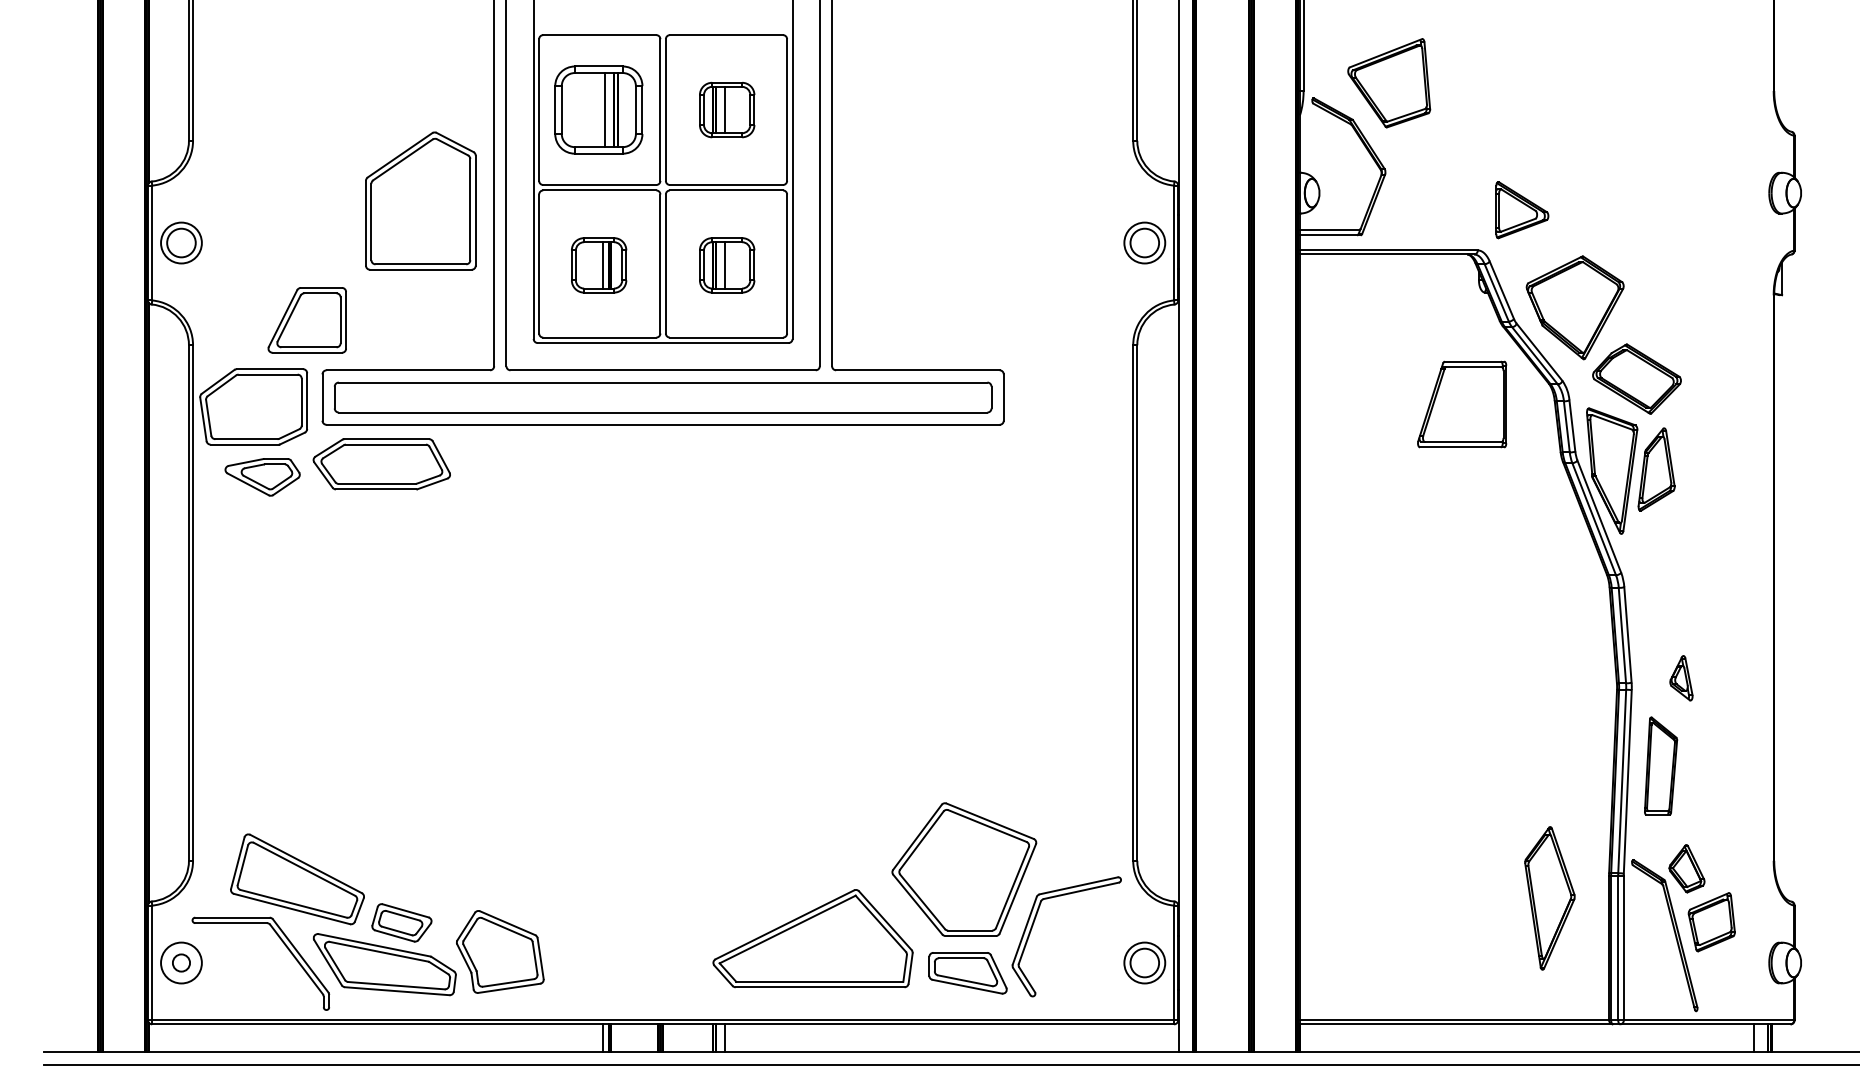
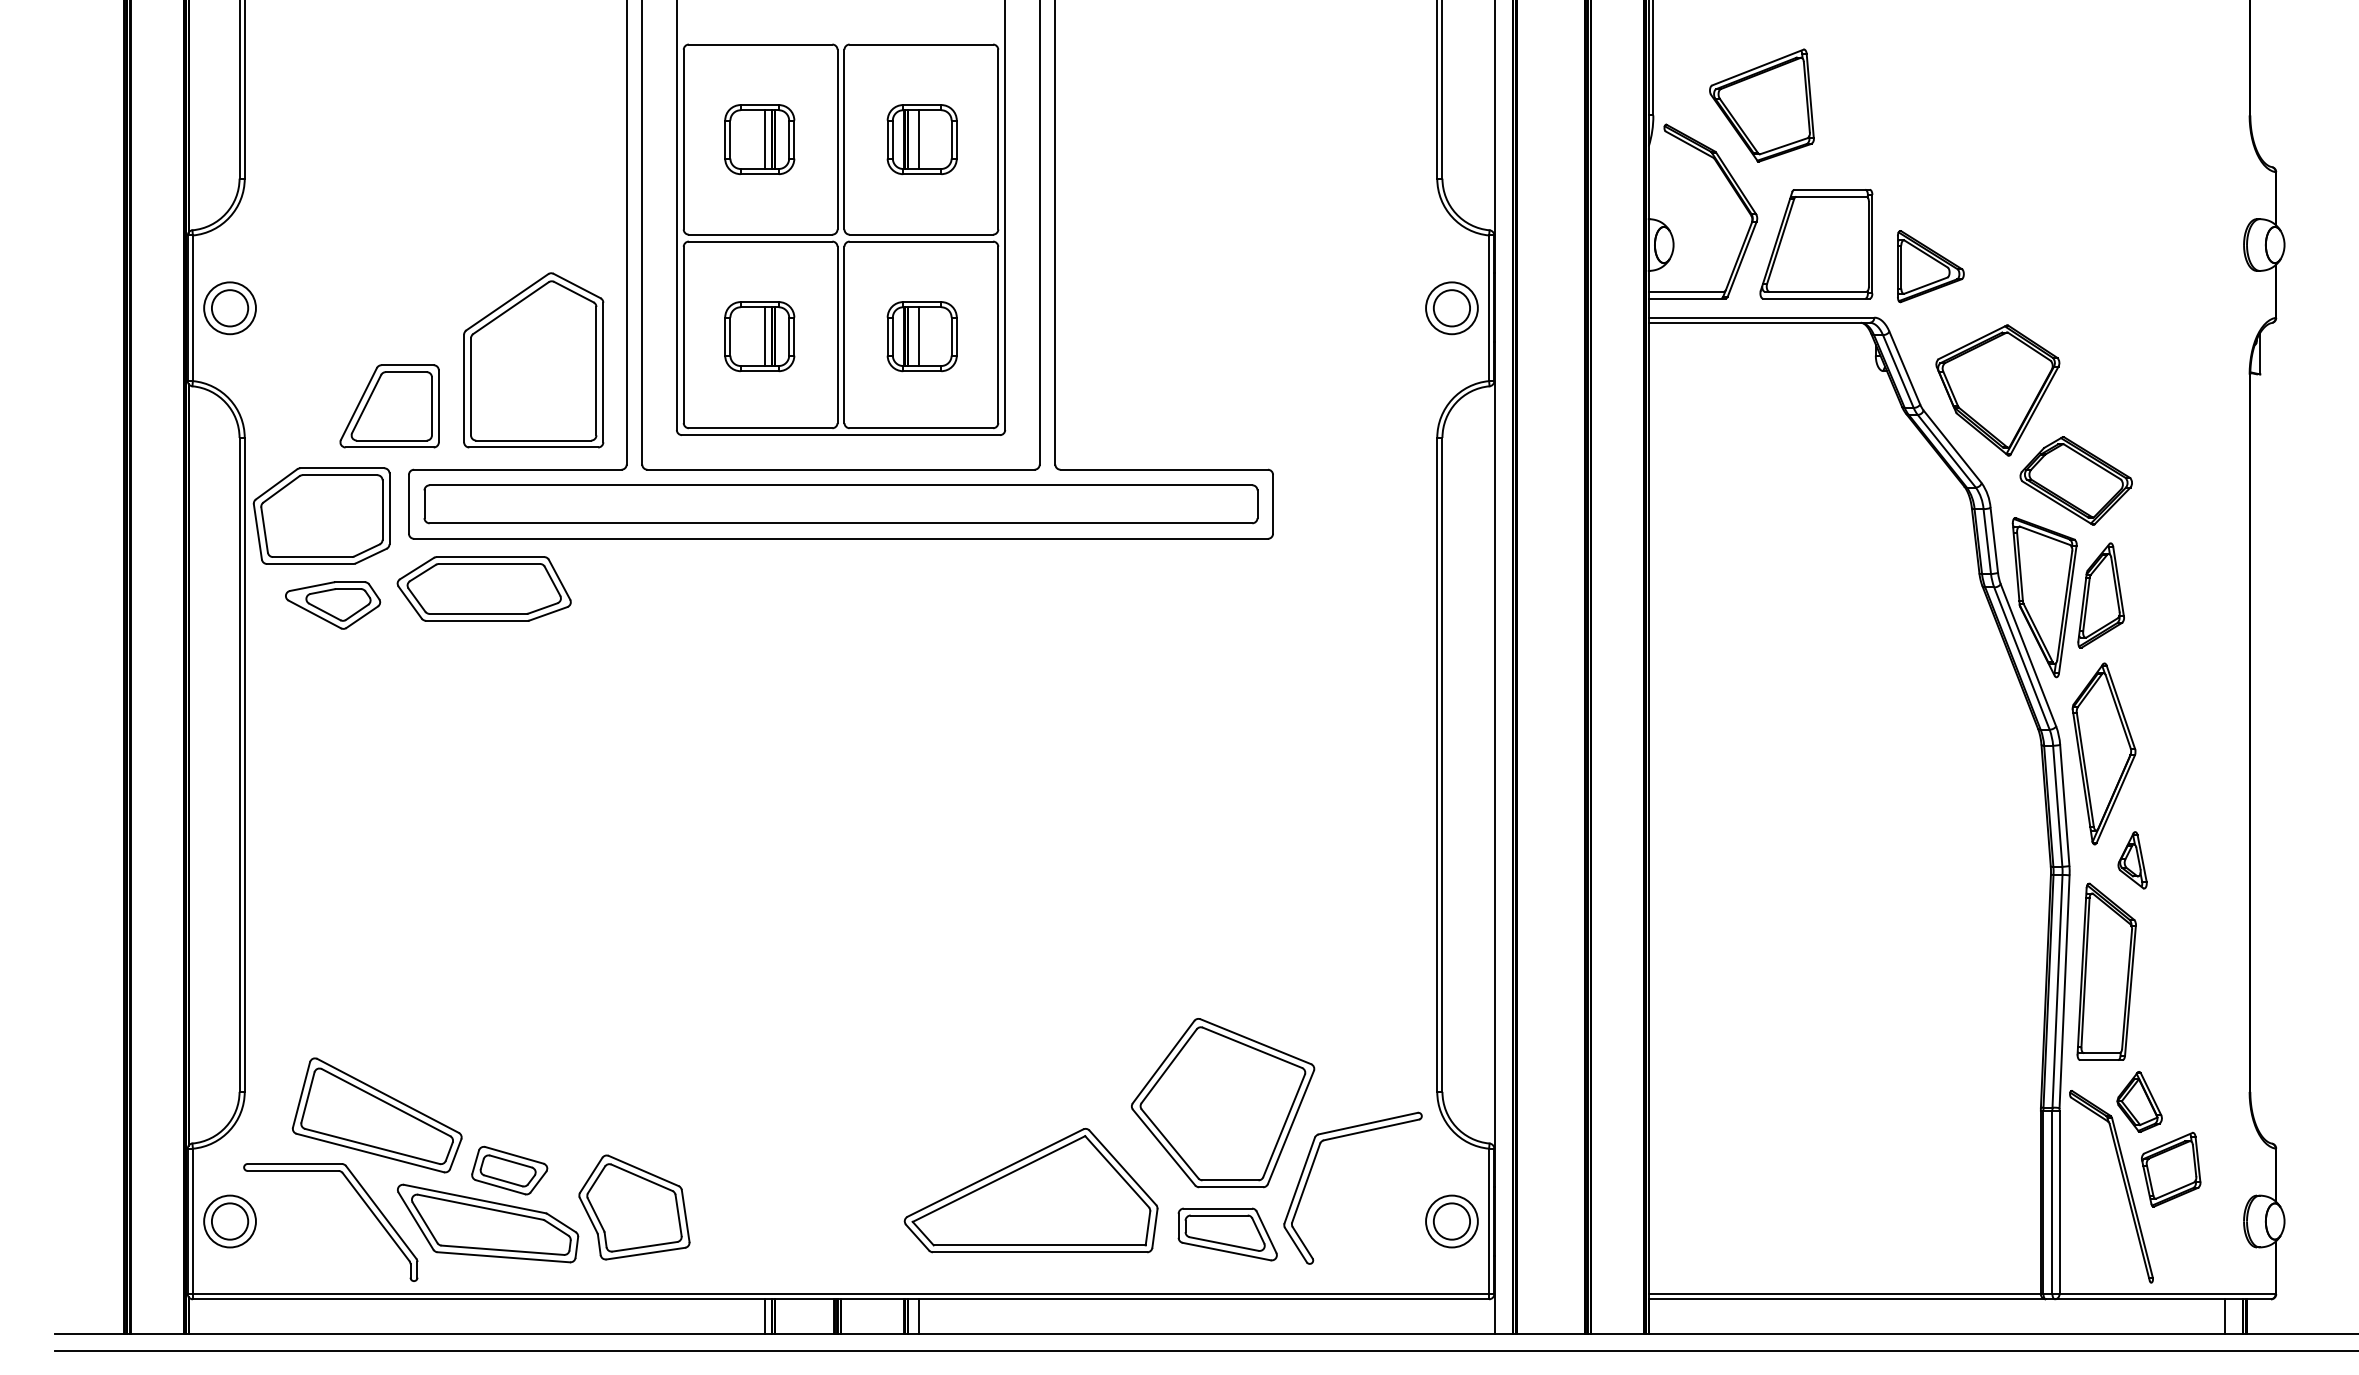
part: (599, 109) -> (760, 138), size x0.62
part: (420, 200) -> (533, 359), moved
part: (1462, 404) -> (1816, 244), moved
part: (1660, 765) -> (2106, 970), size x1.43
part: (1549, 898) -> (2103, 754), moved
circle: (181, 962) -> (230, 1220), size x1.67

